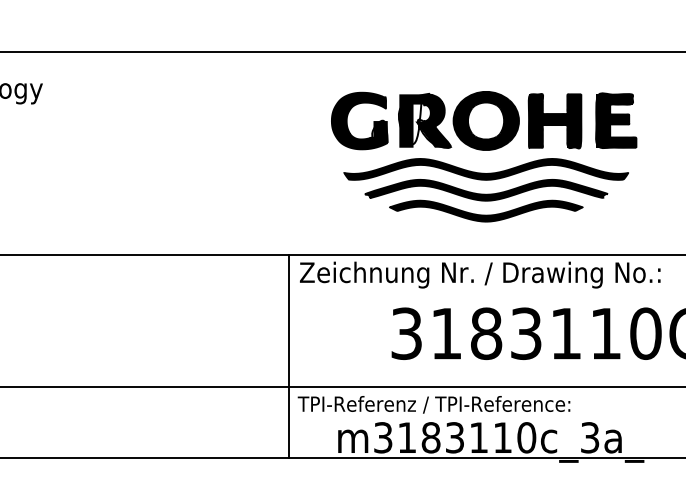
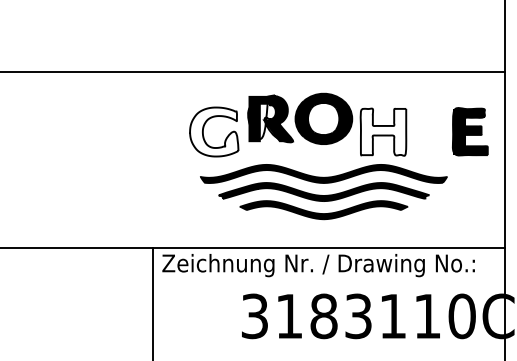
fill: (359, 120) -> (213, 131), removed
part: (458, 120) -> (299, 118), moved
fill: (555, 120) -> (383, 131), removed
part: (616, 120) -> (470, 131), moved

